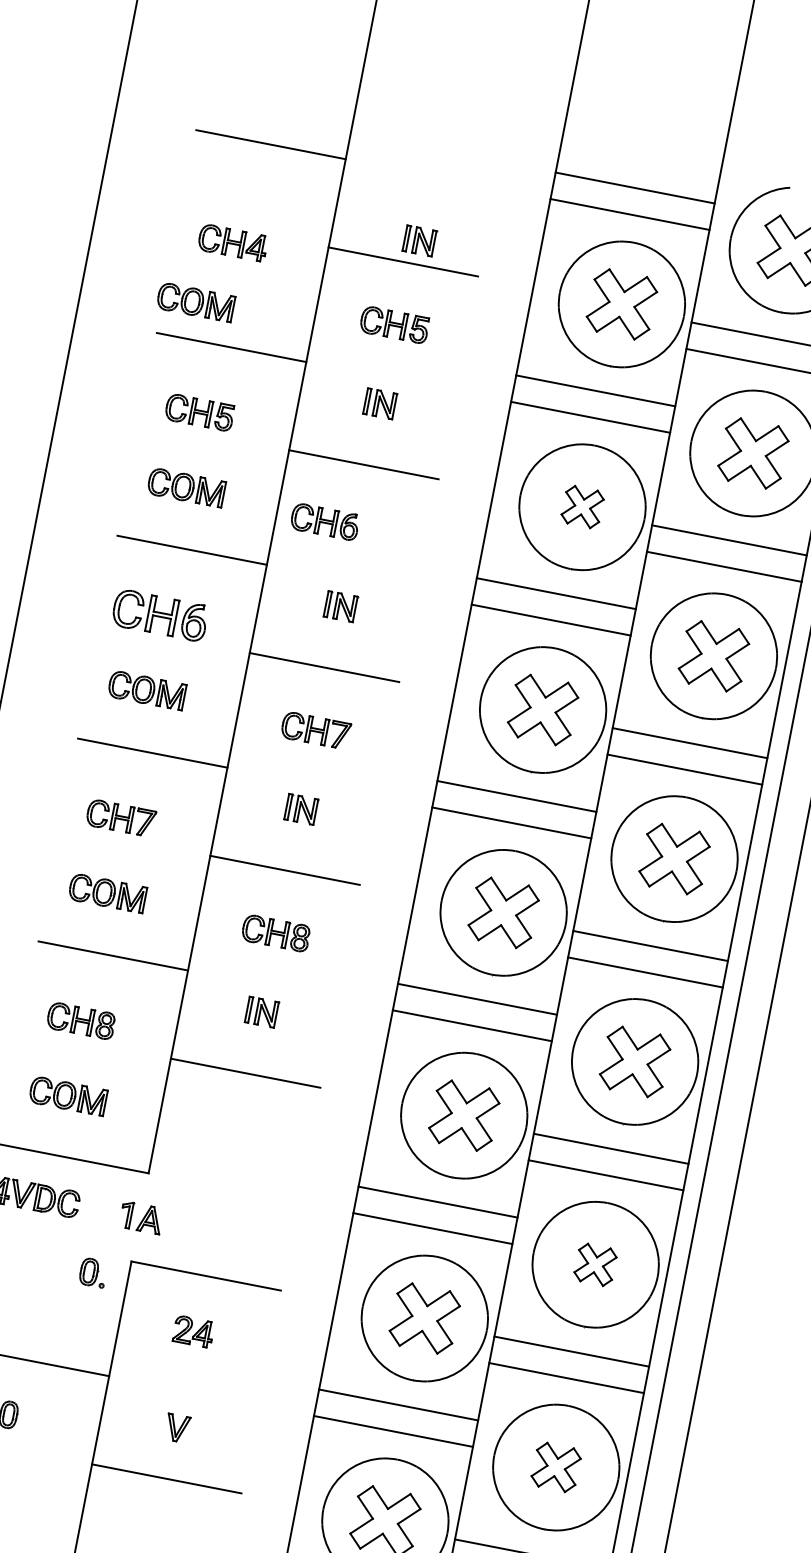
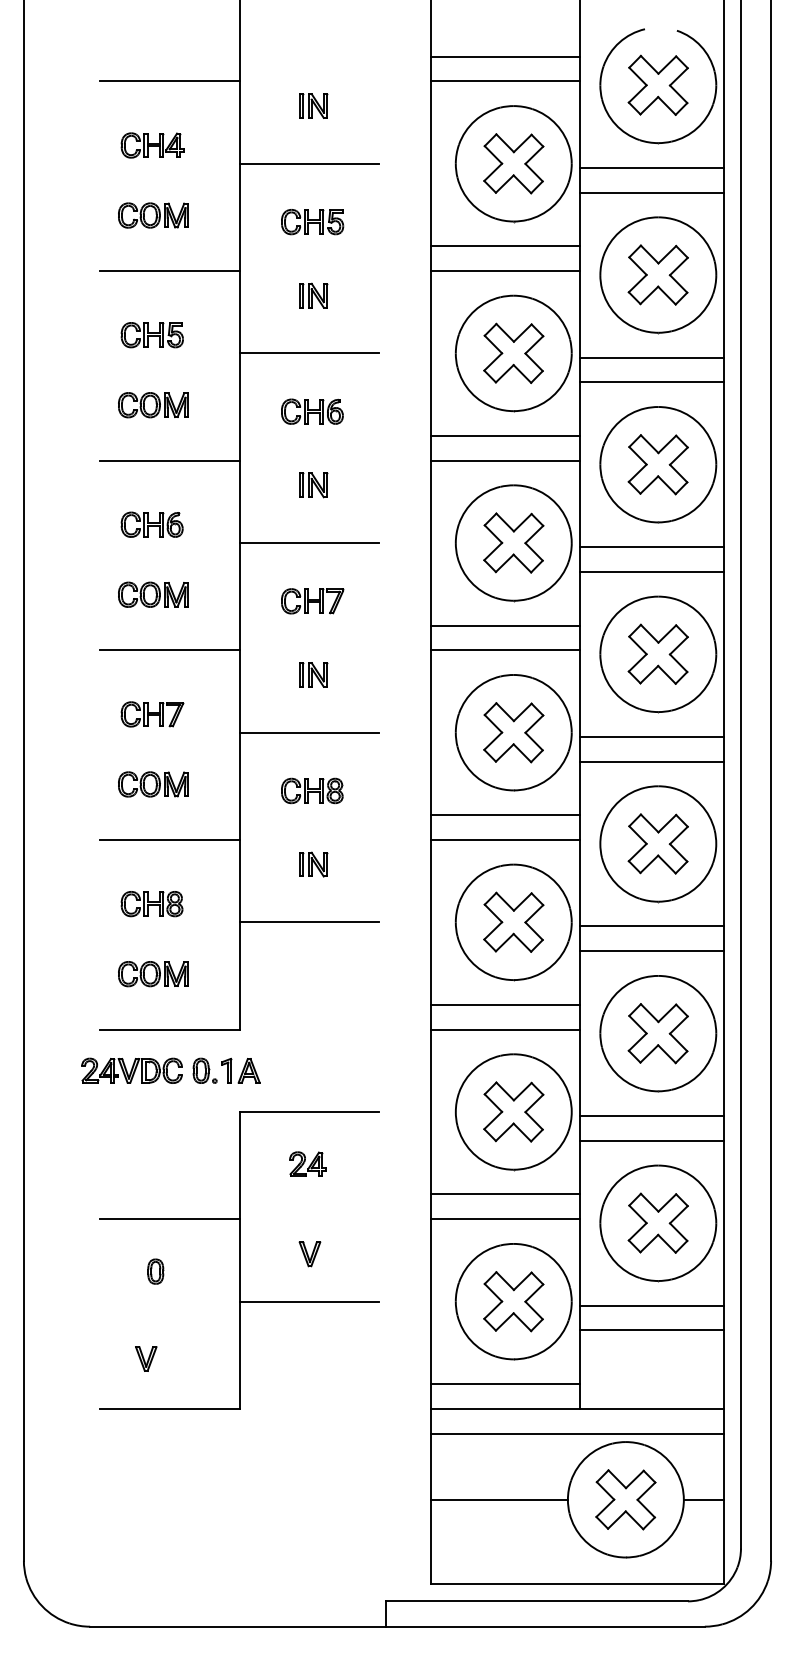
part: (419, 240) -> (313, 105), moved
part: (232, 242) -> (152, 145), moved
part: (195, 302) -> (153, 215), moved
part: (582, 506) -> (513, 352), size x1.67
part: (325, 521) -> (312, 411), moved
part: (159, 614) -> (151, 524), size x0.71
part: (594, 1264) -> (657, 1033), size x1.67
part: (92, 1272) -> (204, 1070), moved
part: (555, 1466) -> (657, 1222), size x1.43

